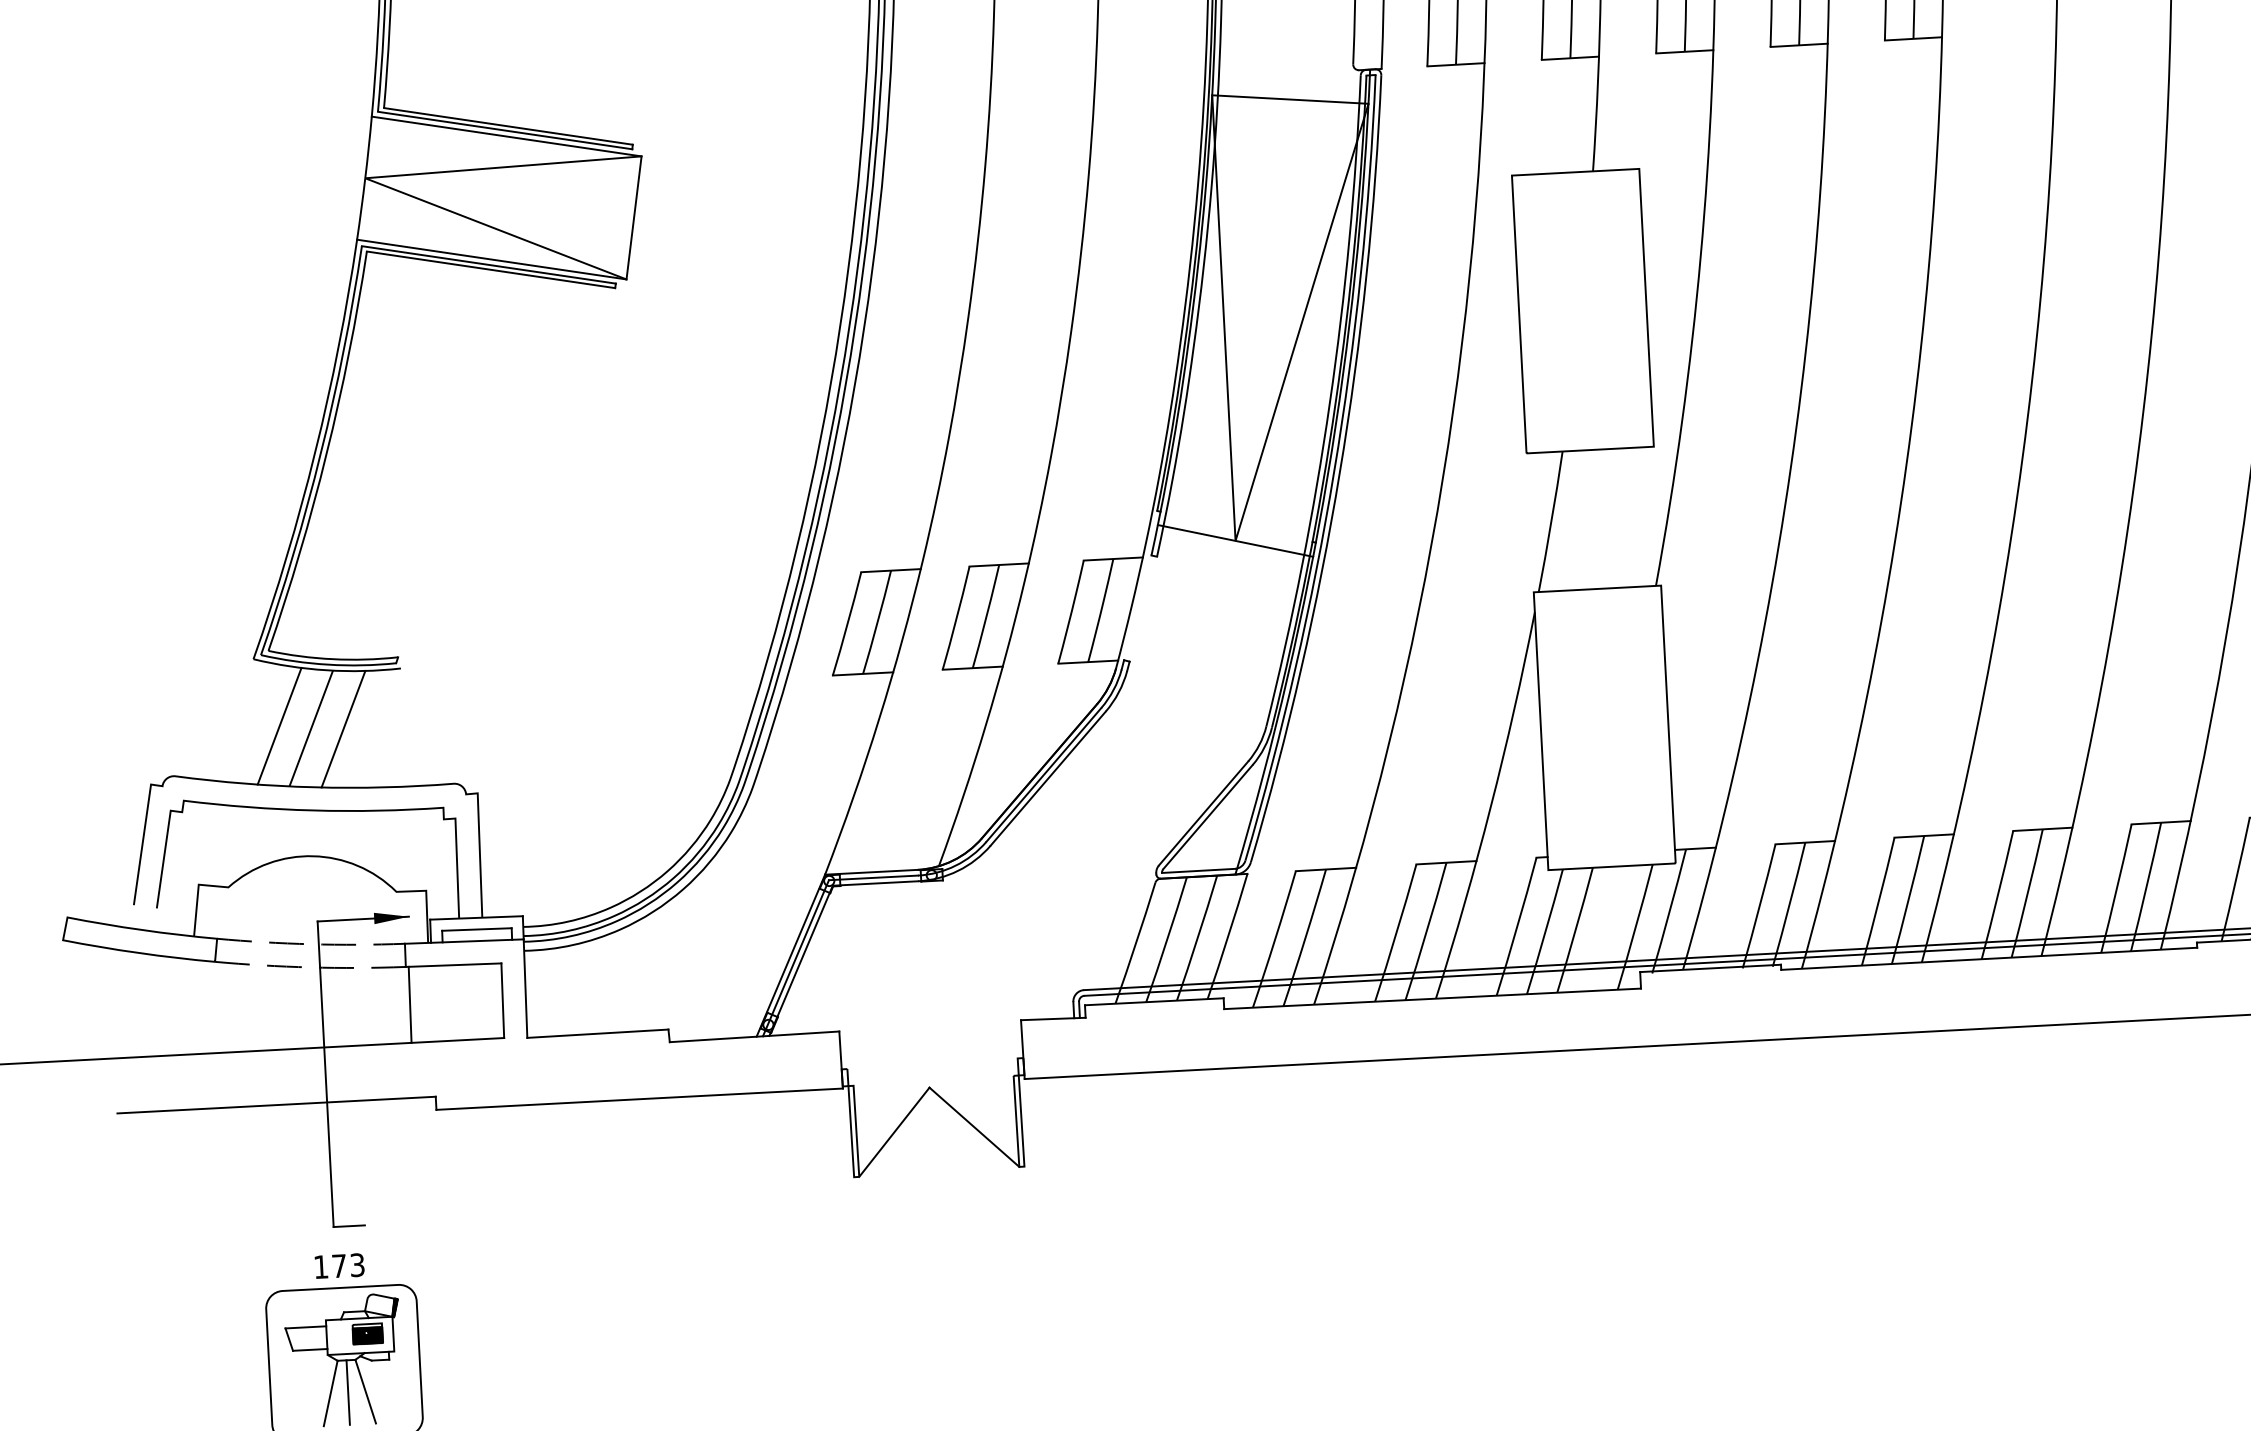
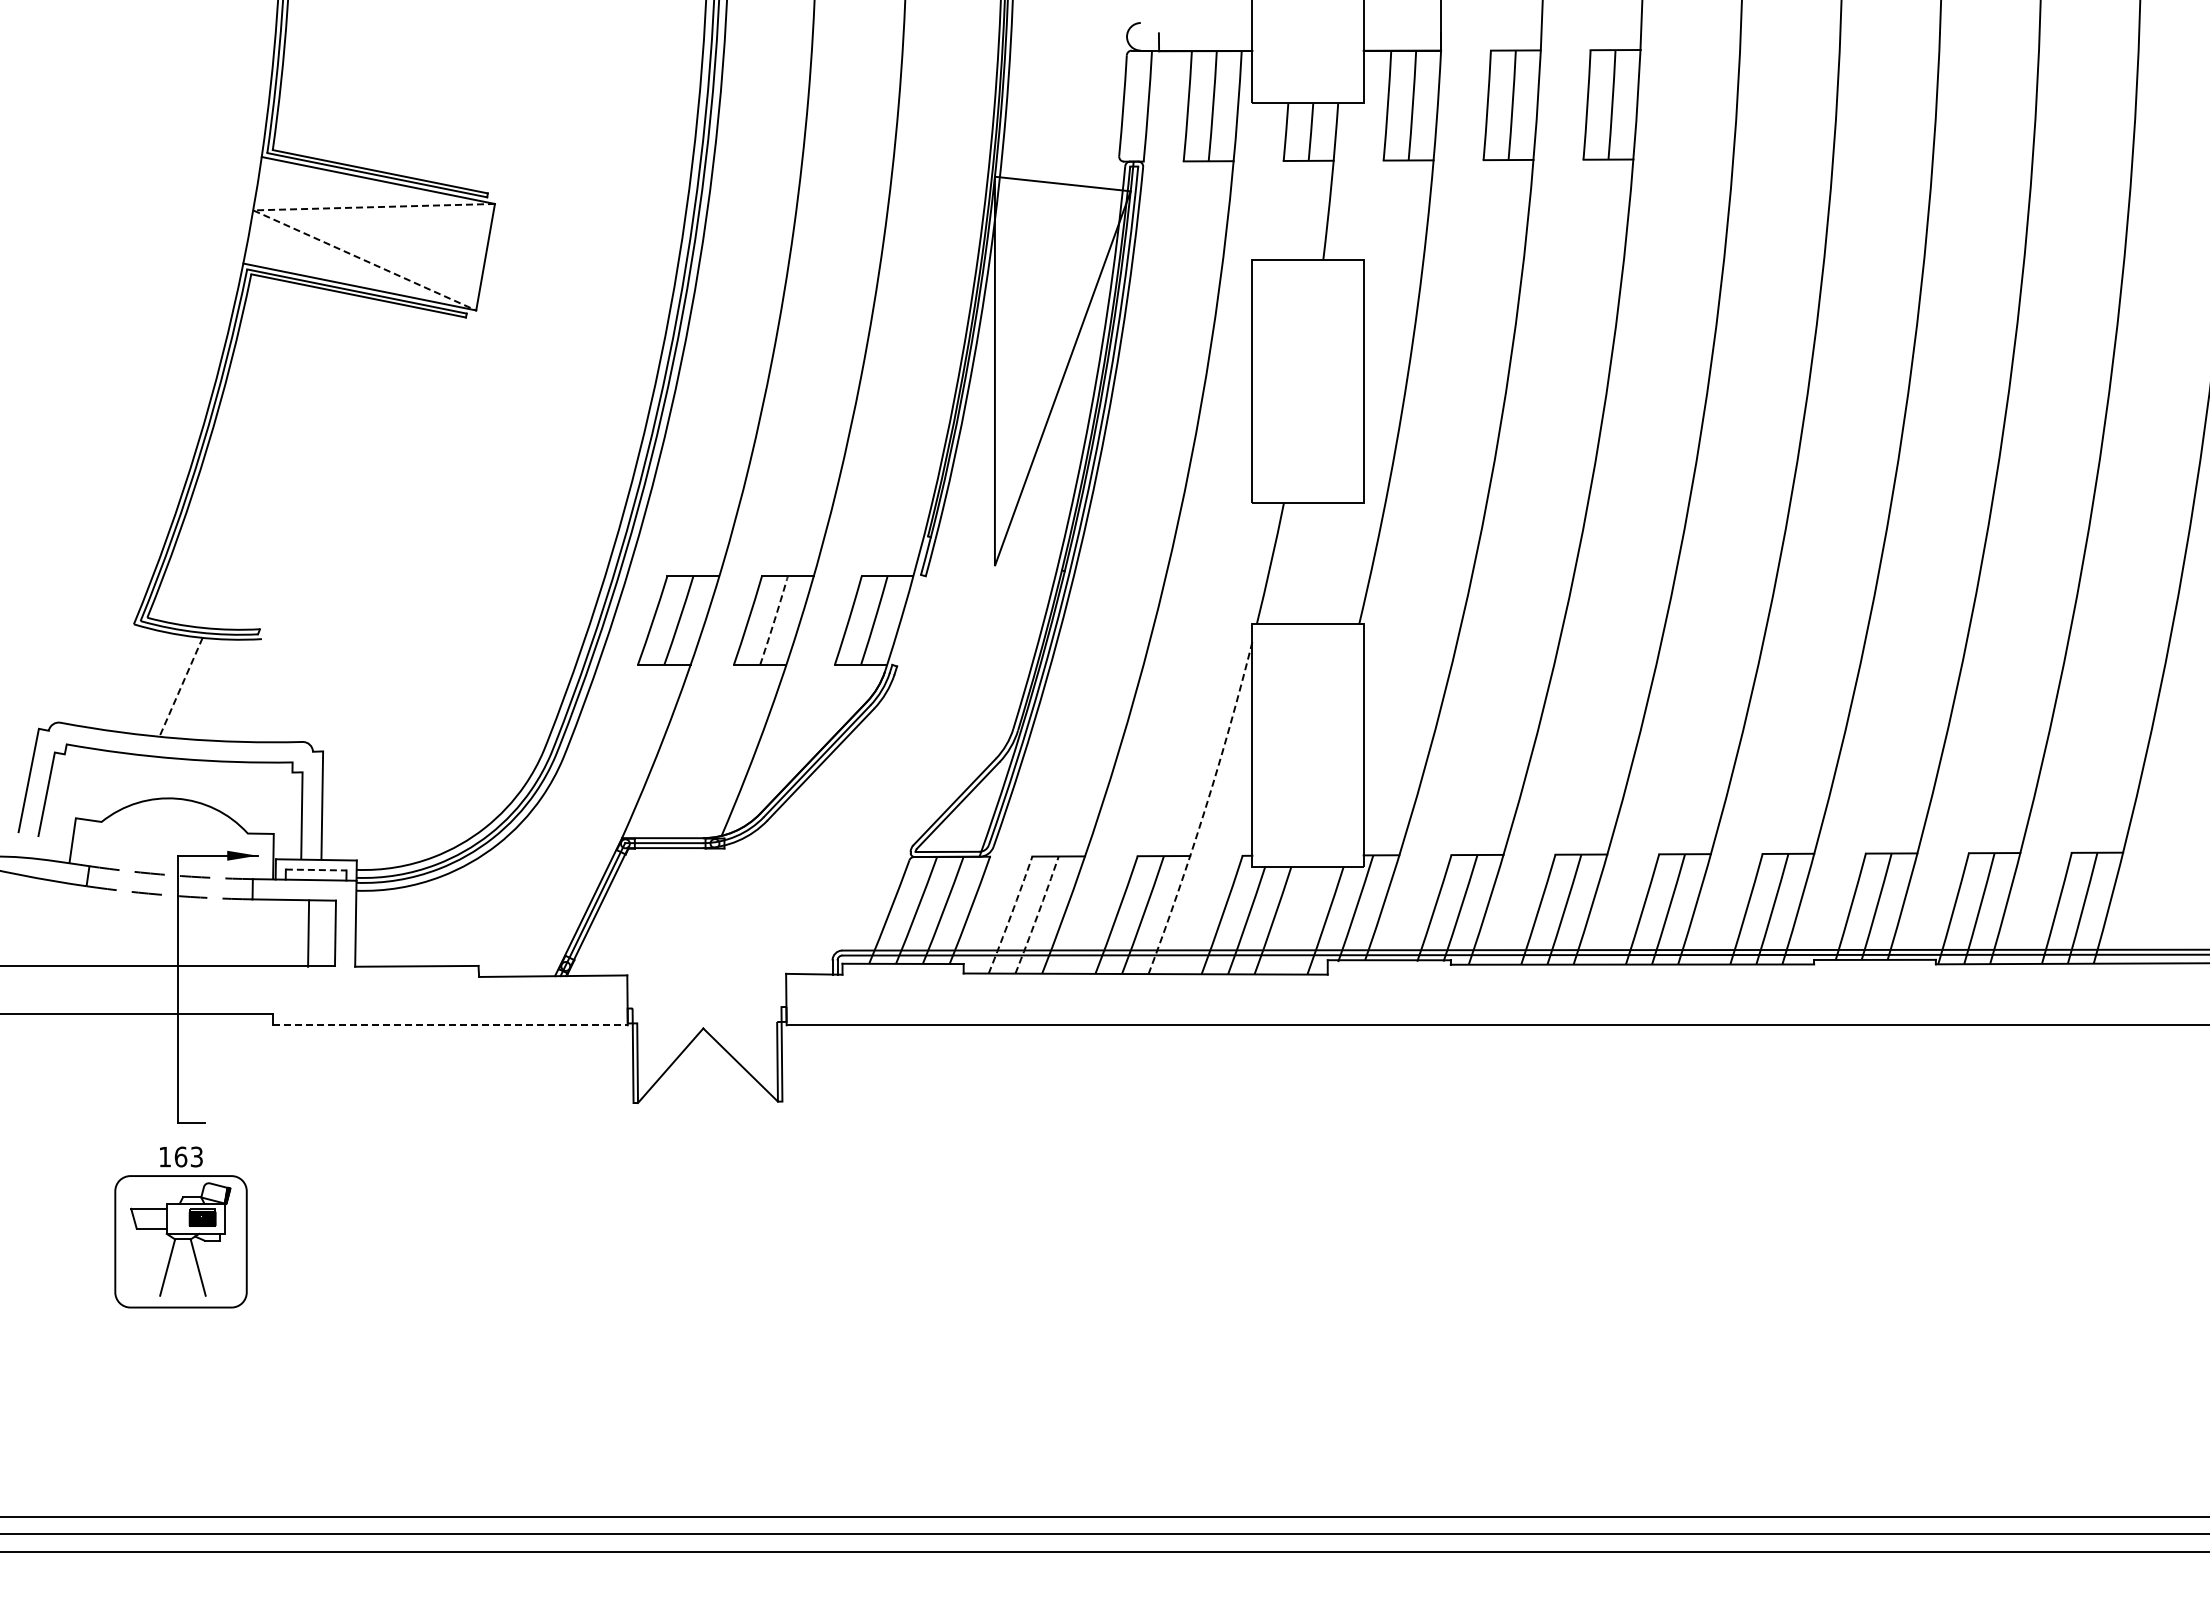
line: (366, 178) -> (254, 210), solid -> dashed
line: (1235, 540) -> (994, 565), removed
line: (987, 612) -> (775, 617), solid -> dashed
line: (279, 725) -> (153, 683), removed
line: (311, 728) -> (181, 687), solid -> dashed
line: (342, 729) -> (208, 689), removed
arc: (1491, 806) -> (1205, 809), solid -> dashed
line: (477, 930) -> (316, 870), solid -> dashed
arc: (1305, 938) -> (1037, 915), solid -> dashed
arc: (1275, 939) -> (1011, 915), solid -> dashed
line: (410, 1004) -> (308, 933), moved
line: (639, 1099) -> (450, 1025), solid -> dashed
text: (338, 1265) -> (180, 1156), 173 -> 163
line: (347, 1392) -> (182, 1267), removed

